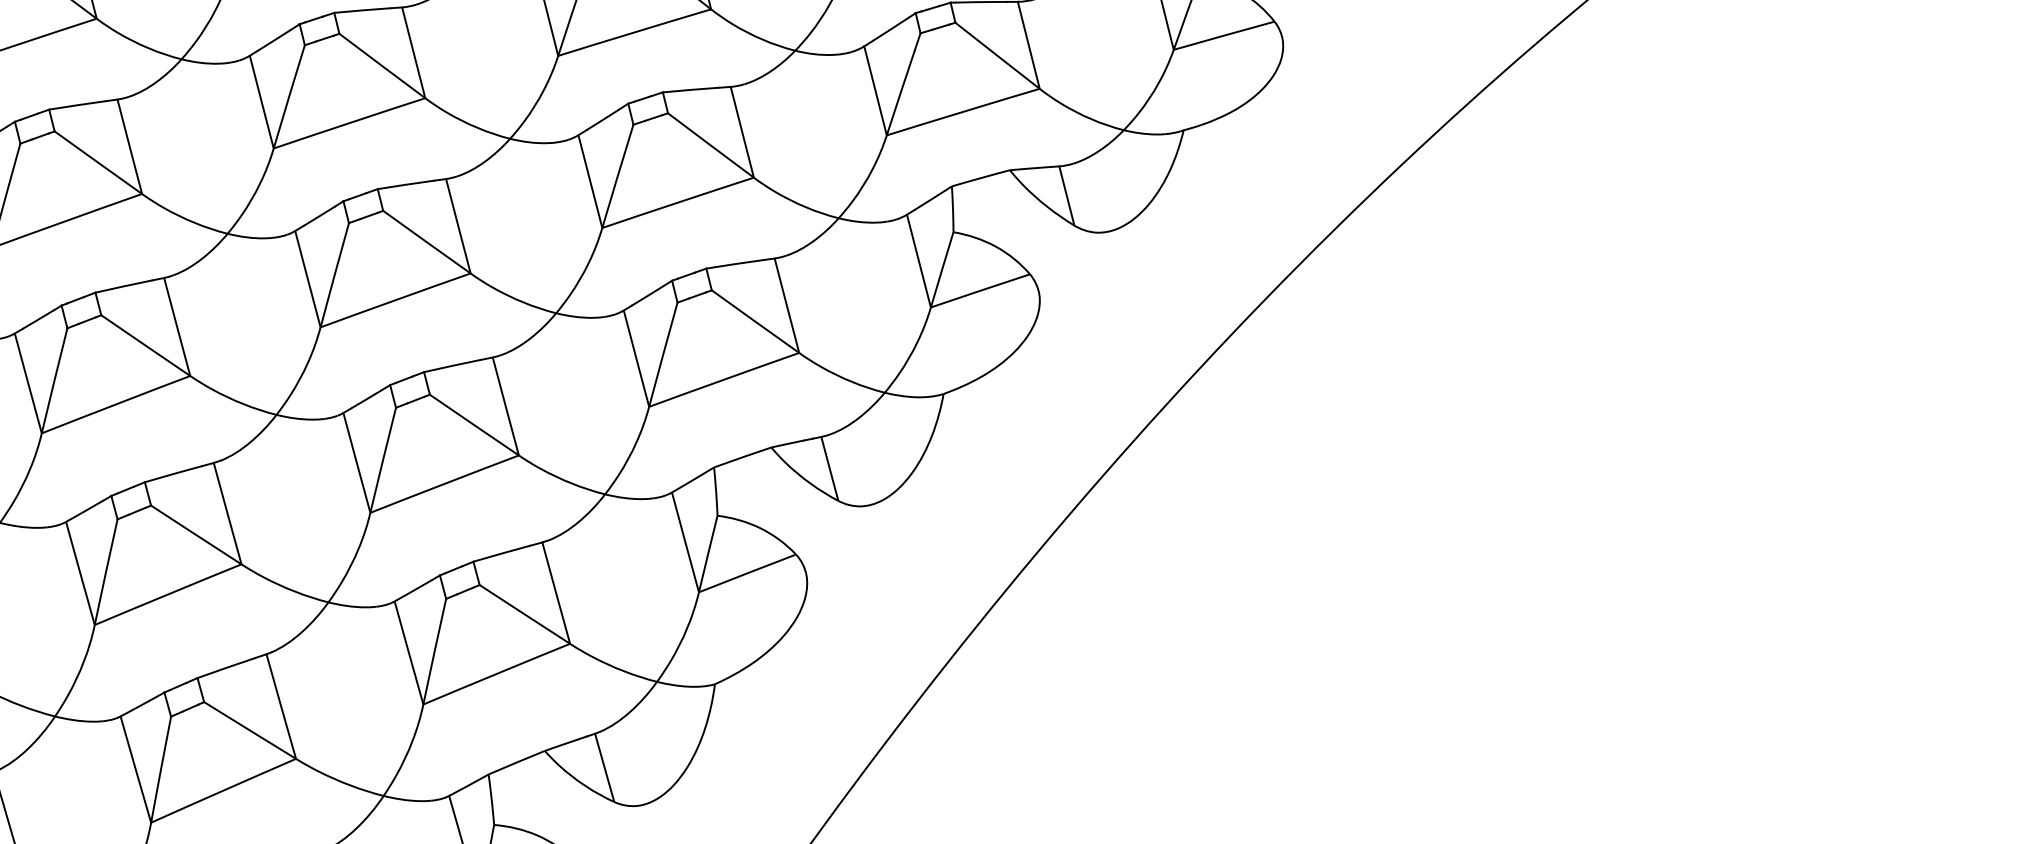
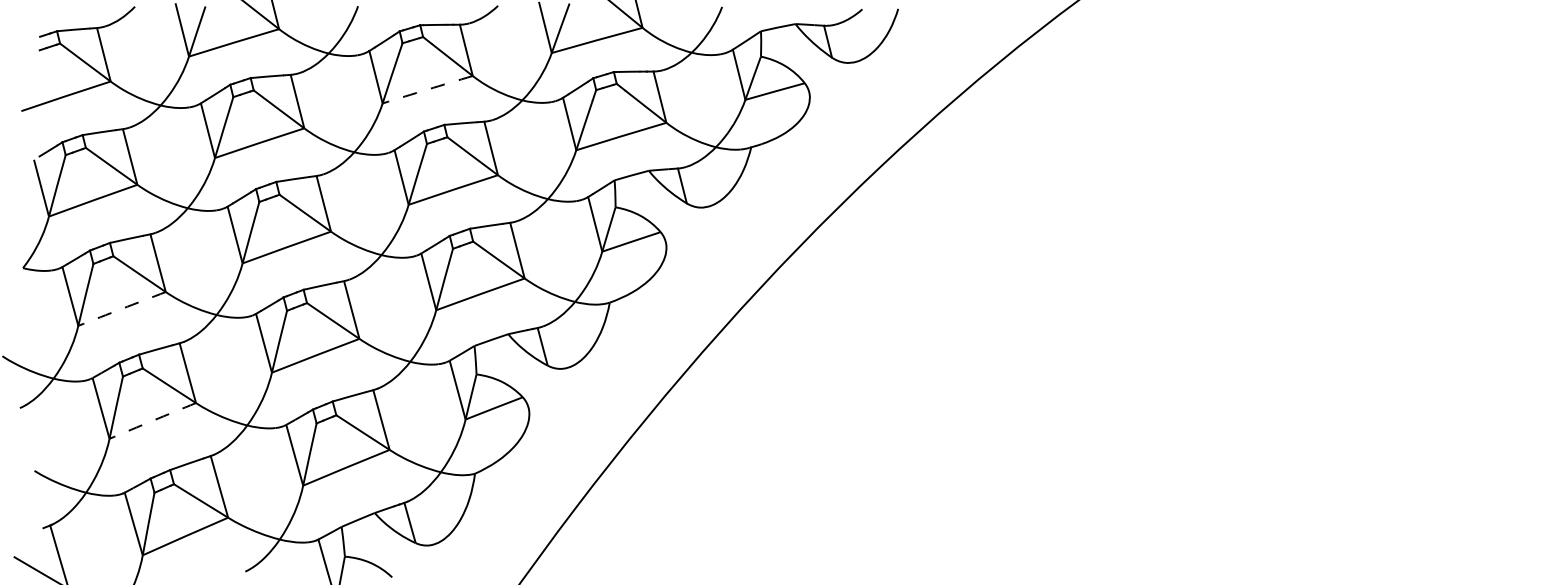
arc: (634, 32) -> (427, 89), solid -> dashed
arc: (116, 403) -> (122, 308), solid -> dashed
arc: (167, 593) -> (152, 420), solid -> dashed

